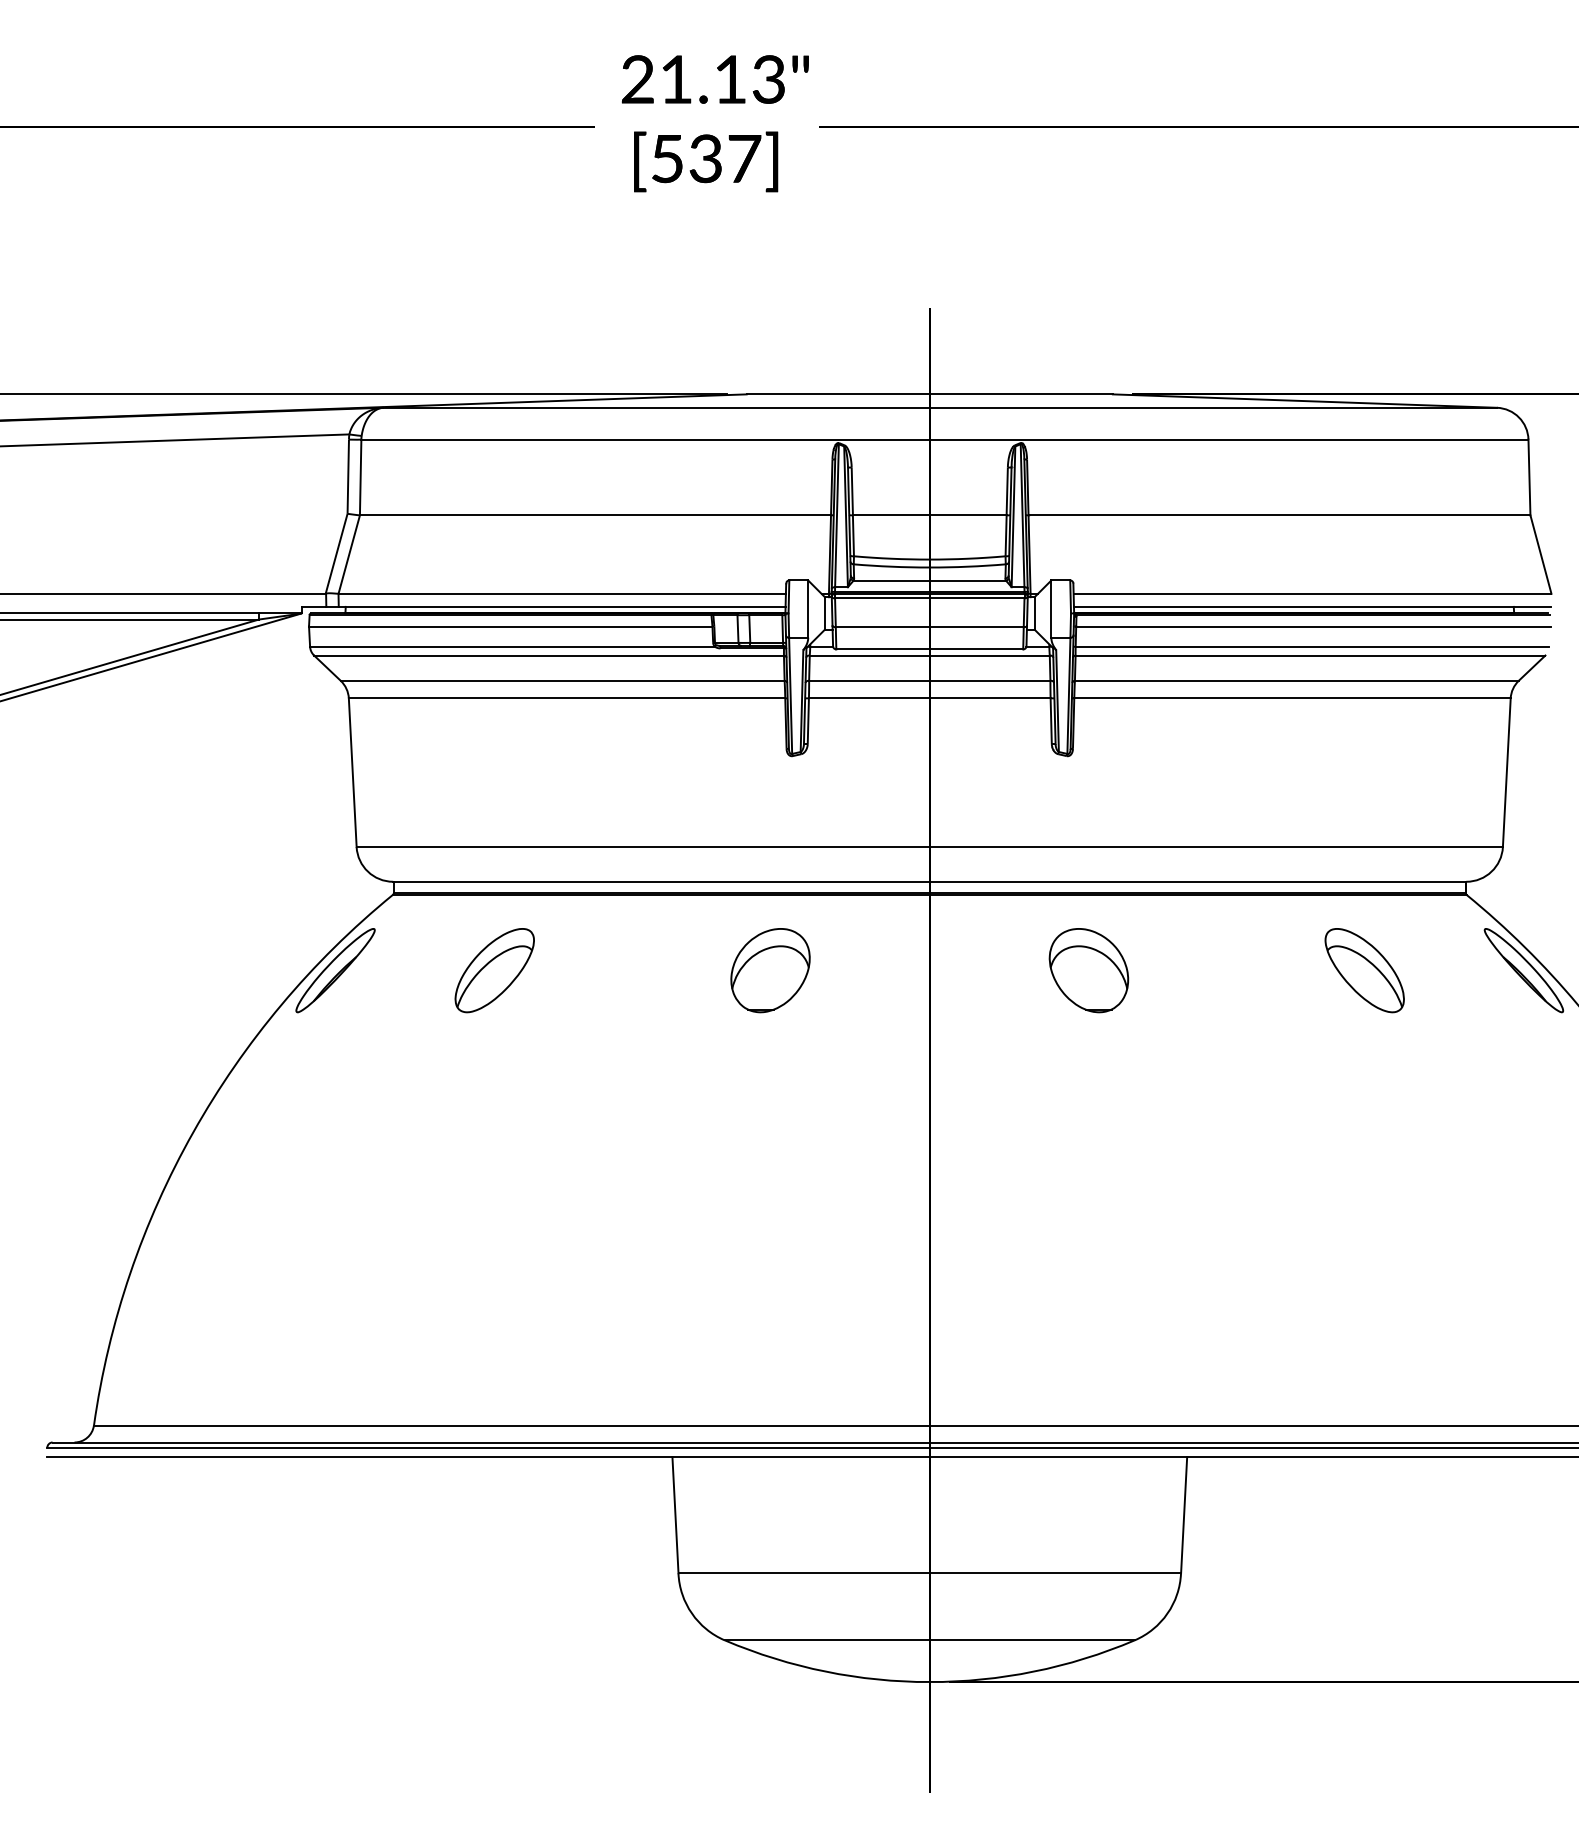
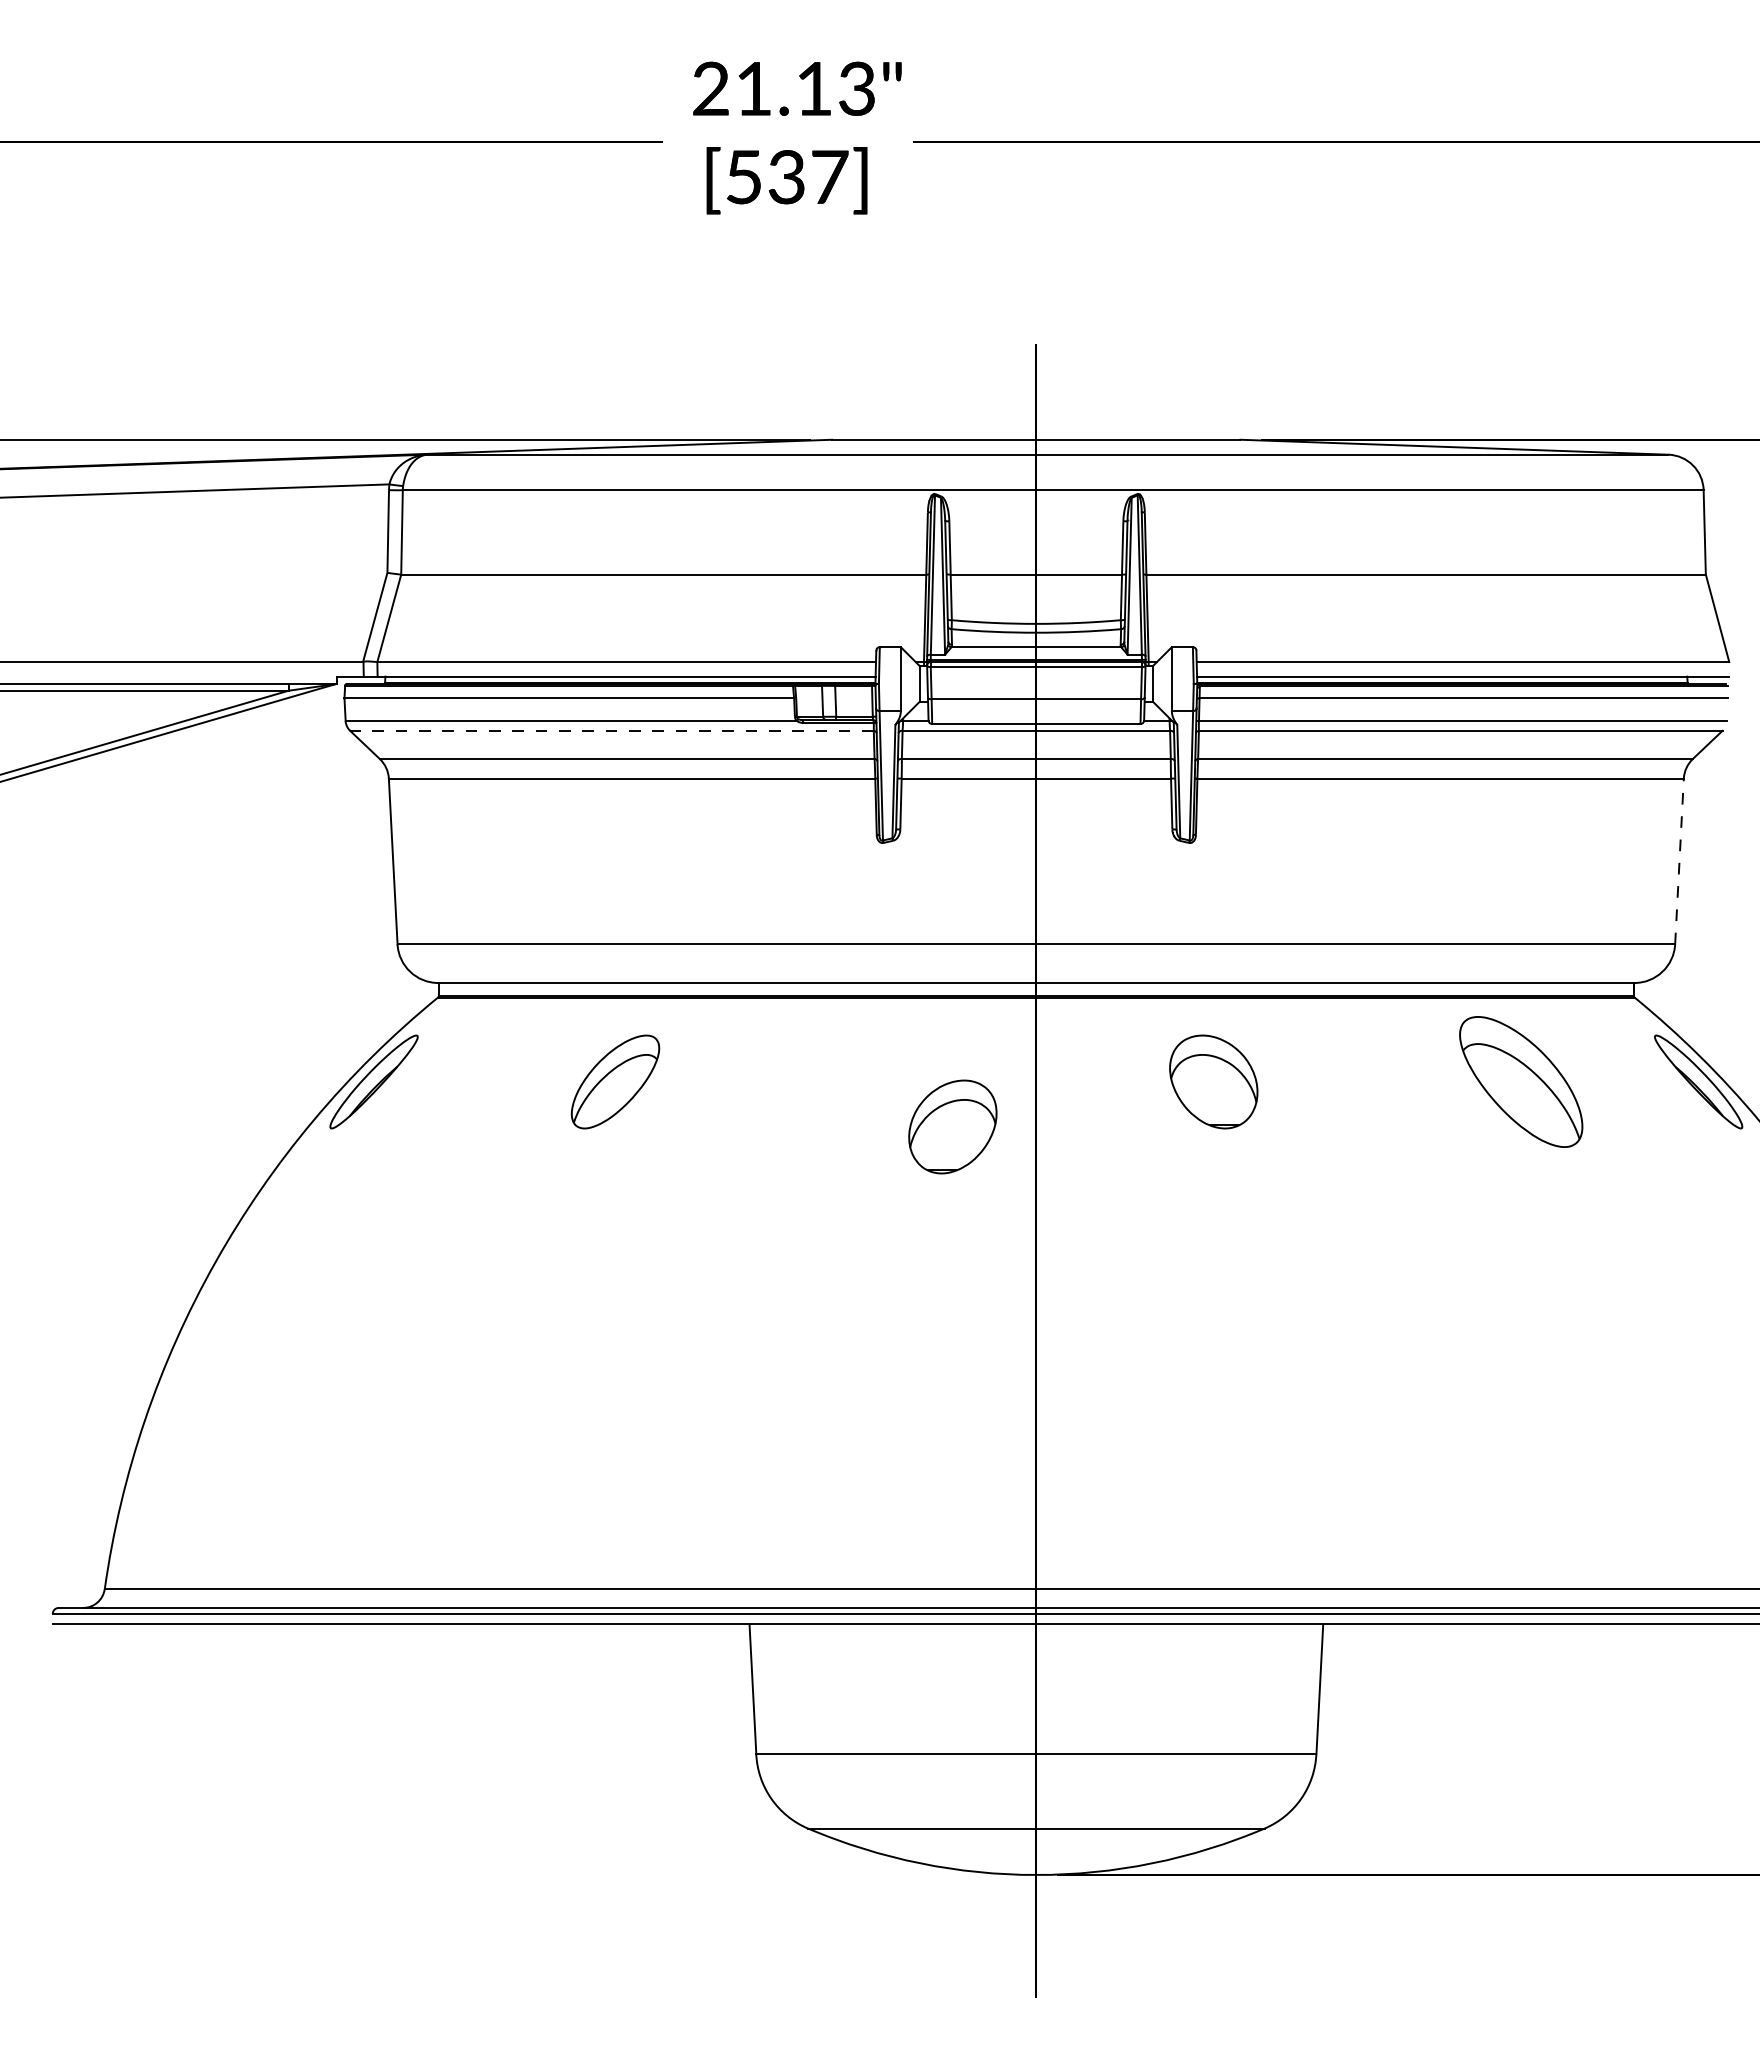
line: (549, 655) -> (612, 730), solid -> dashed
line: (1506, 772) -> (1679, 861), solid -> dashed
part: (494, 970) -> (615, 1081), moved
part: (770, 970) -> (952, 1126), moved
part: (1364, 970) -> (1520, 1081), size x1.4

